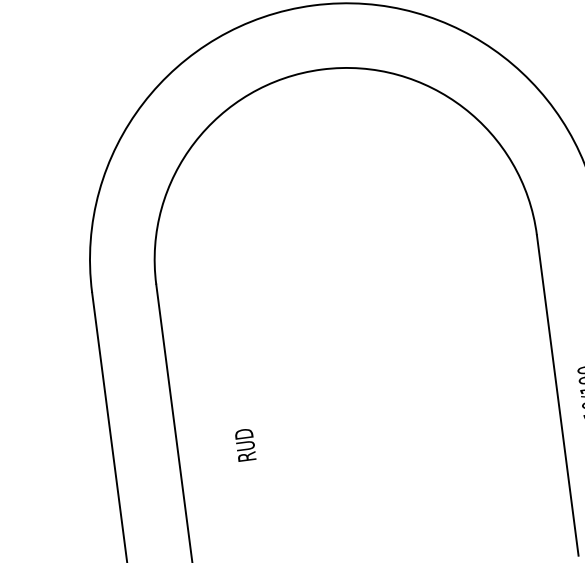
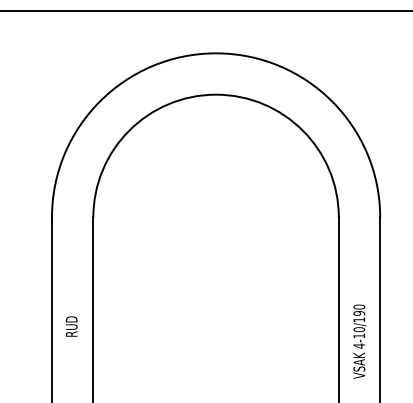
text: (245, 445) -> (71, 326), moved

